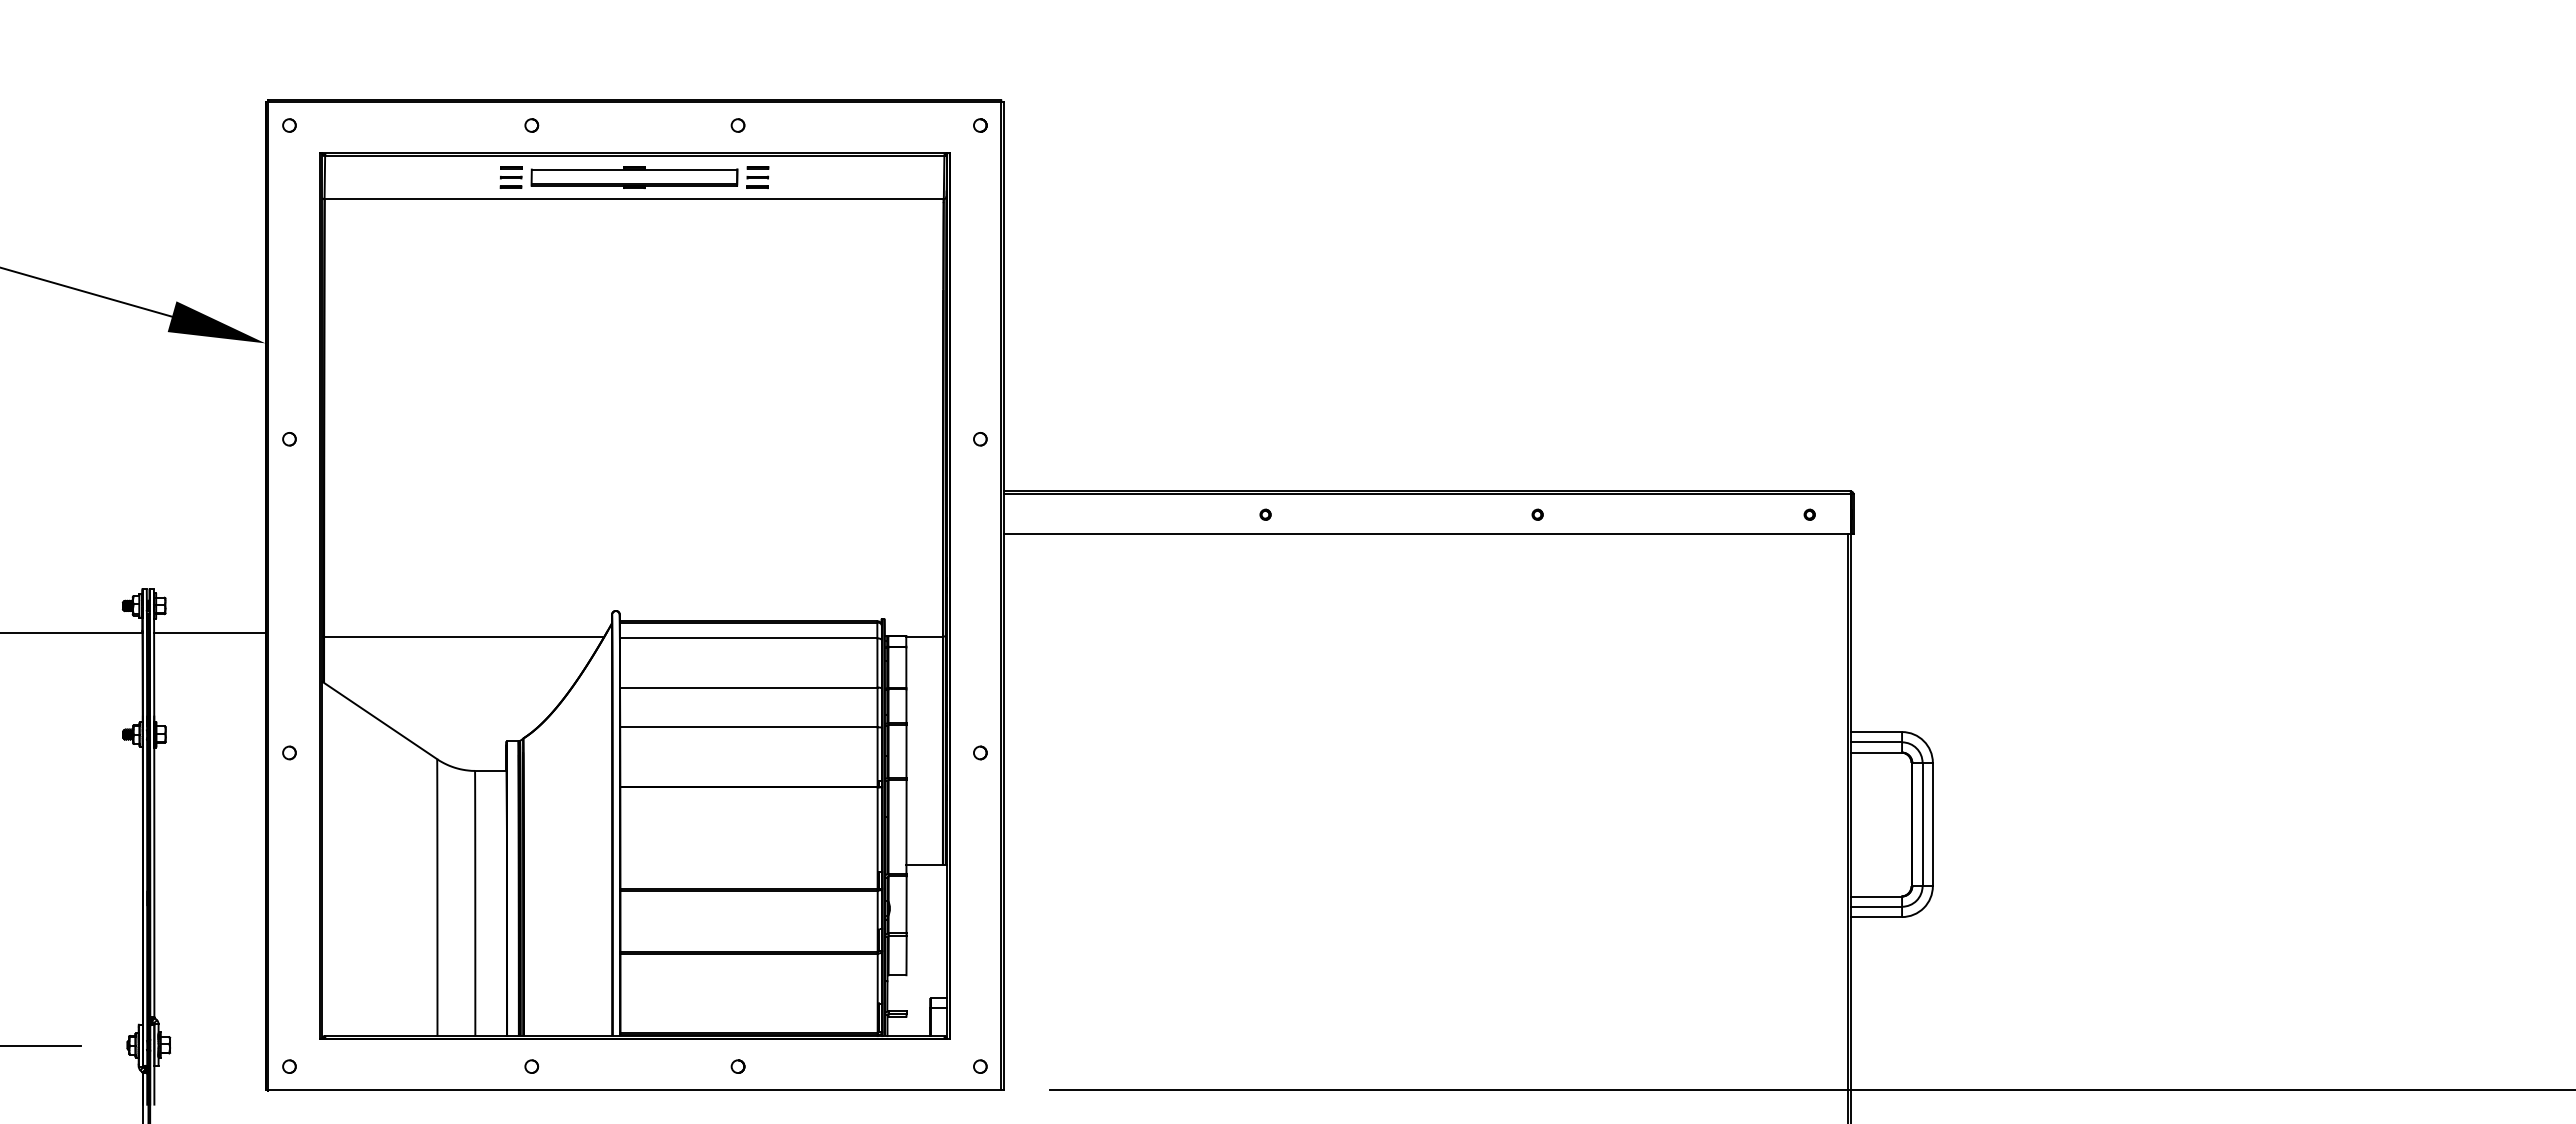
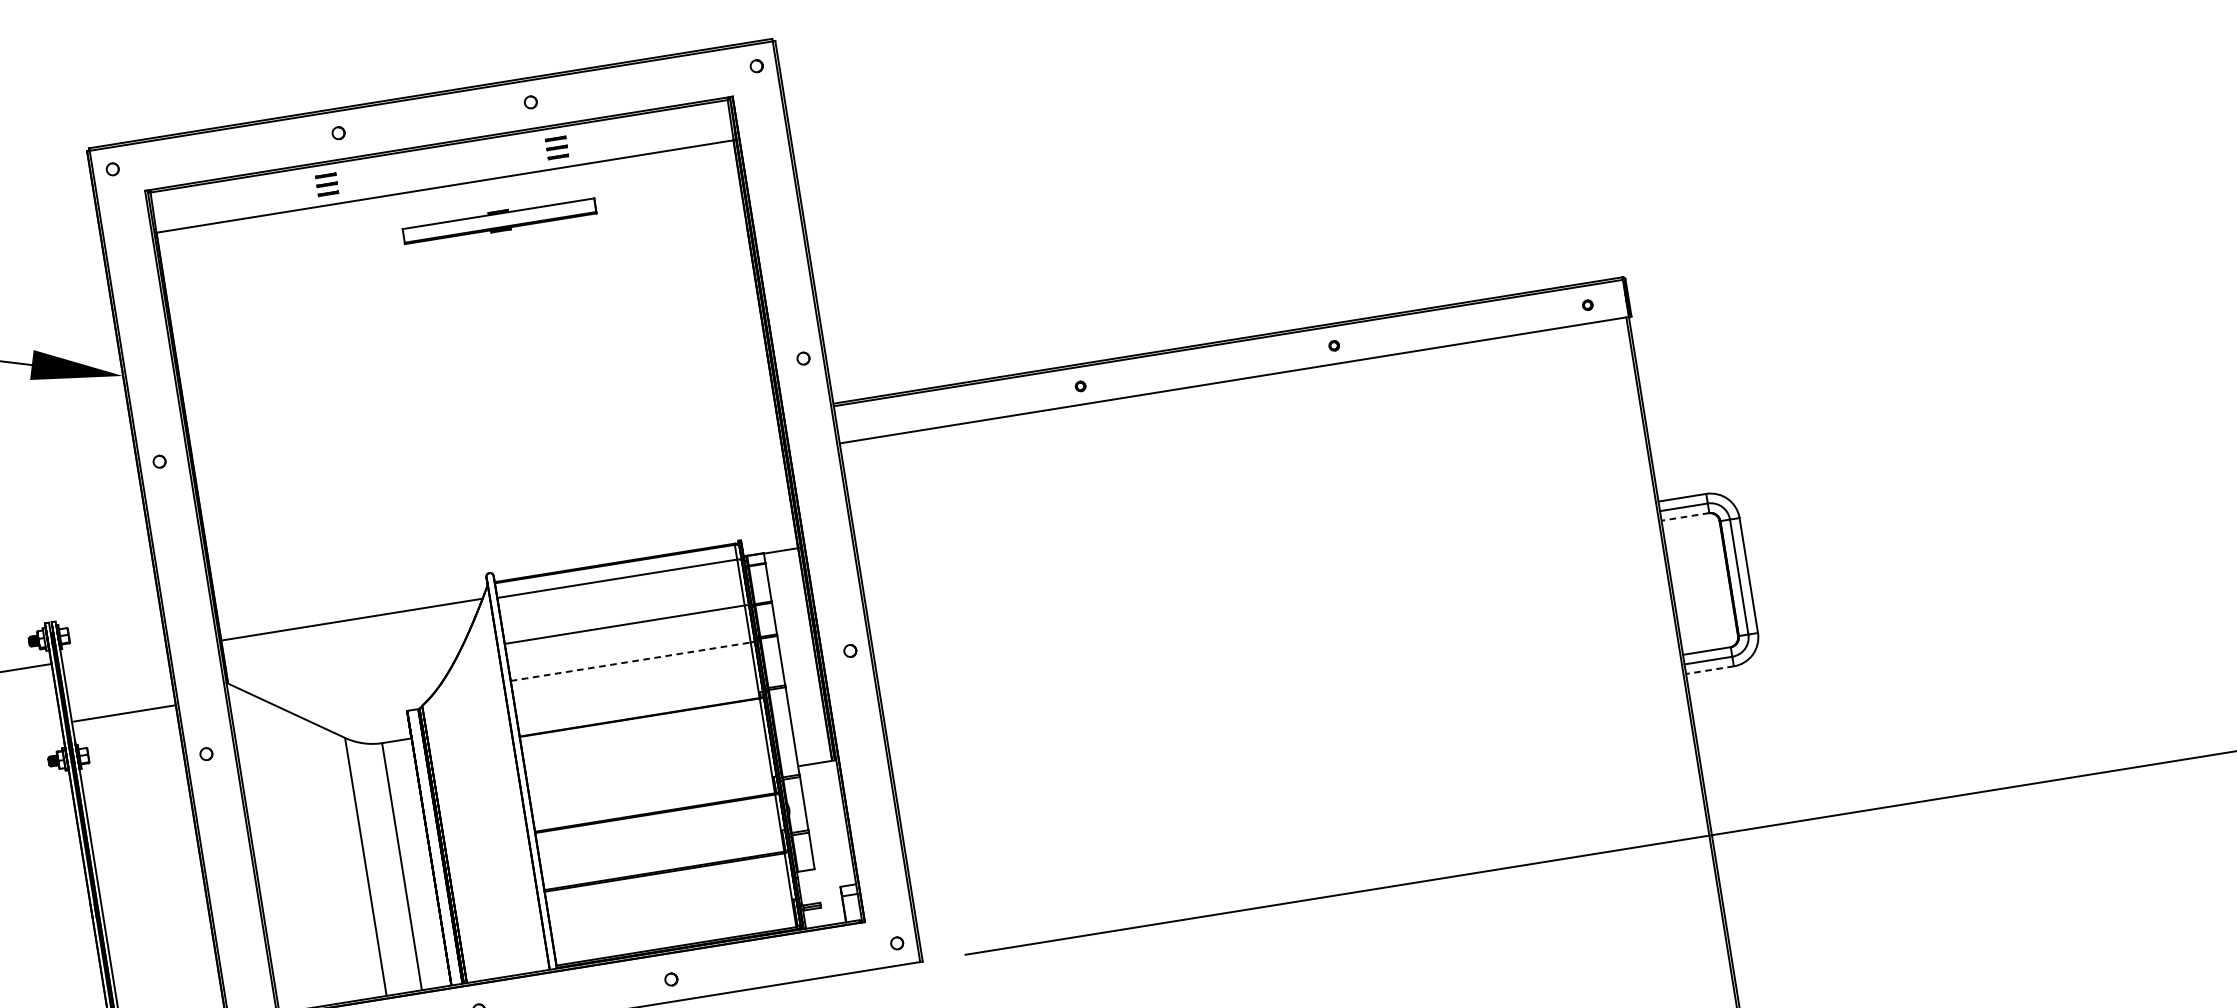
part: (634, 177) -> (499, 221), moved
line: (209, 632) -> (123, 713), moved
line: (748, 727) -> (630, 661), solid -> dashed
line: (1876, 752) -> (1685, 516), solid -> dashed
line: (1876, 917) -> (1710, 670), solid -> dashed

